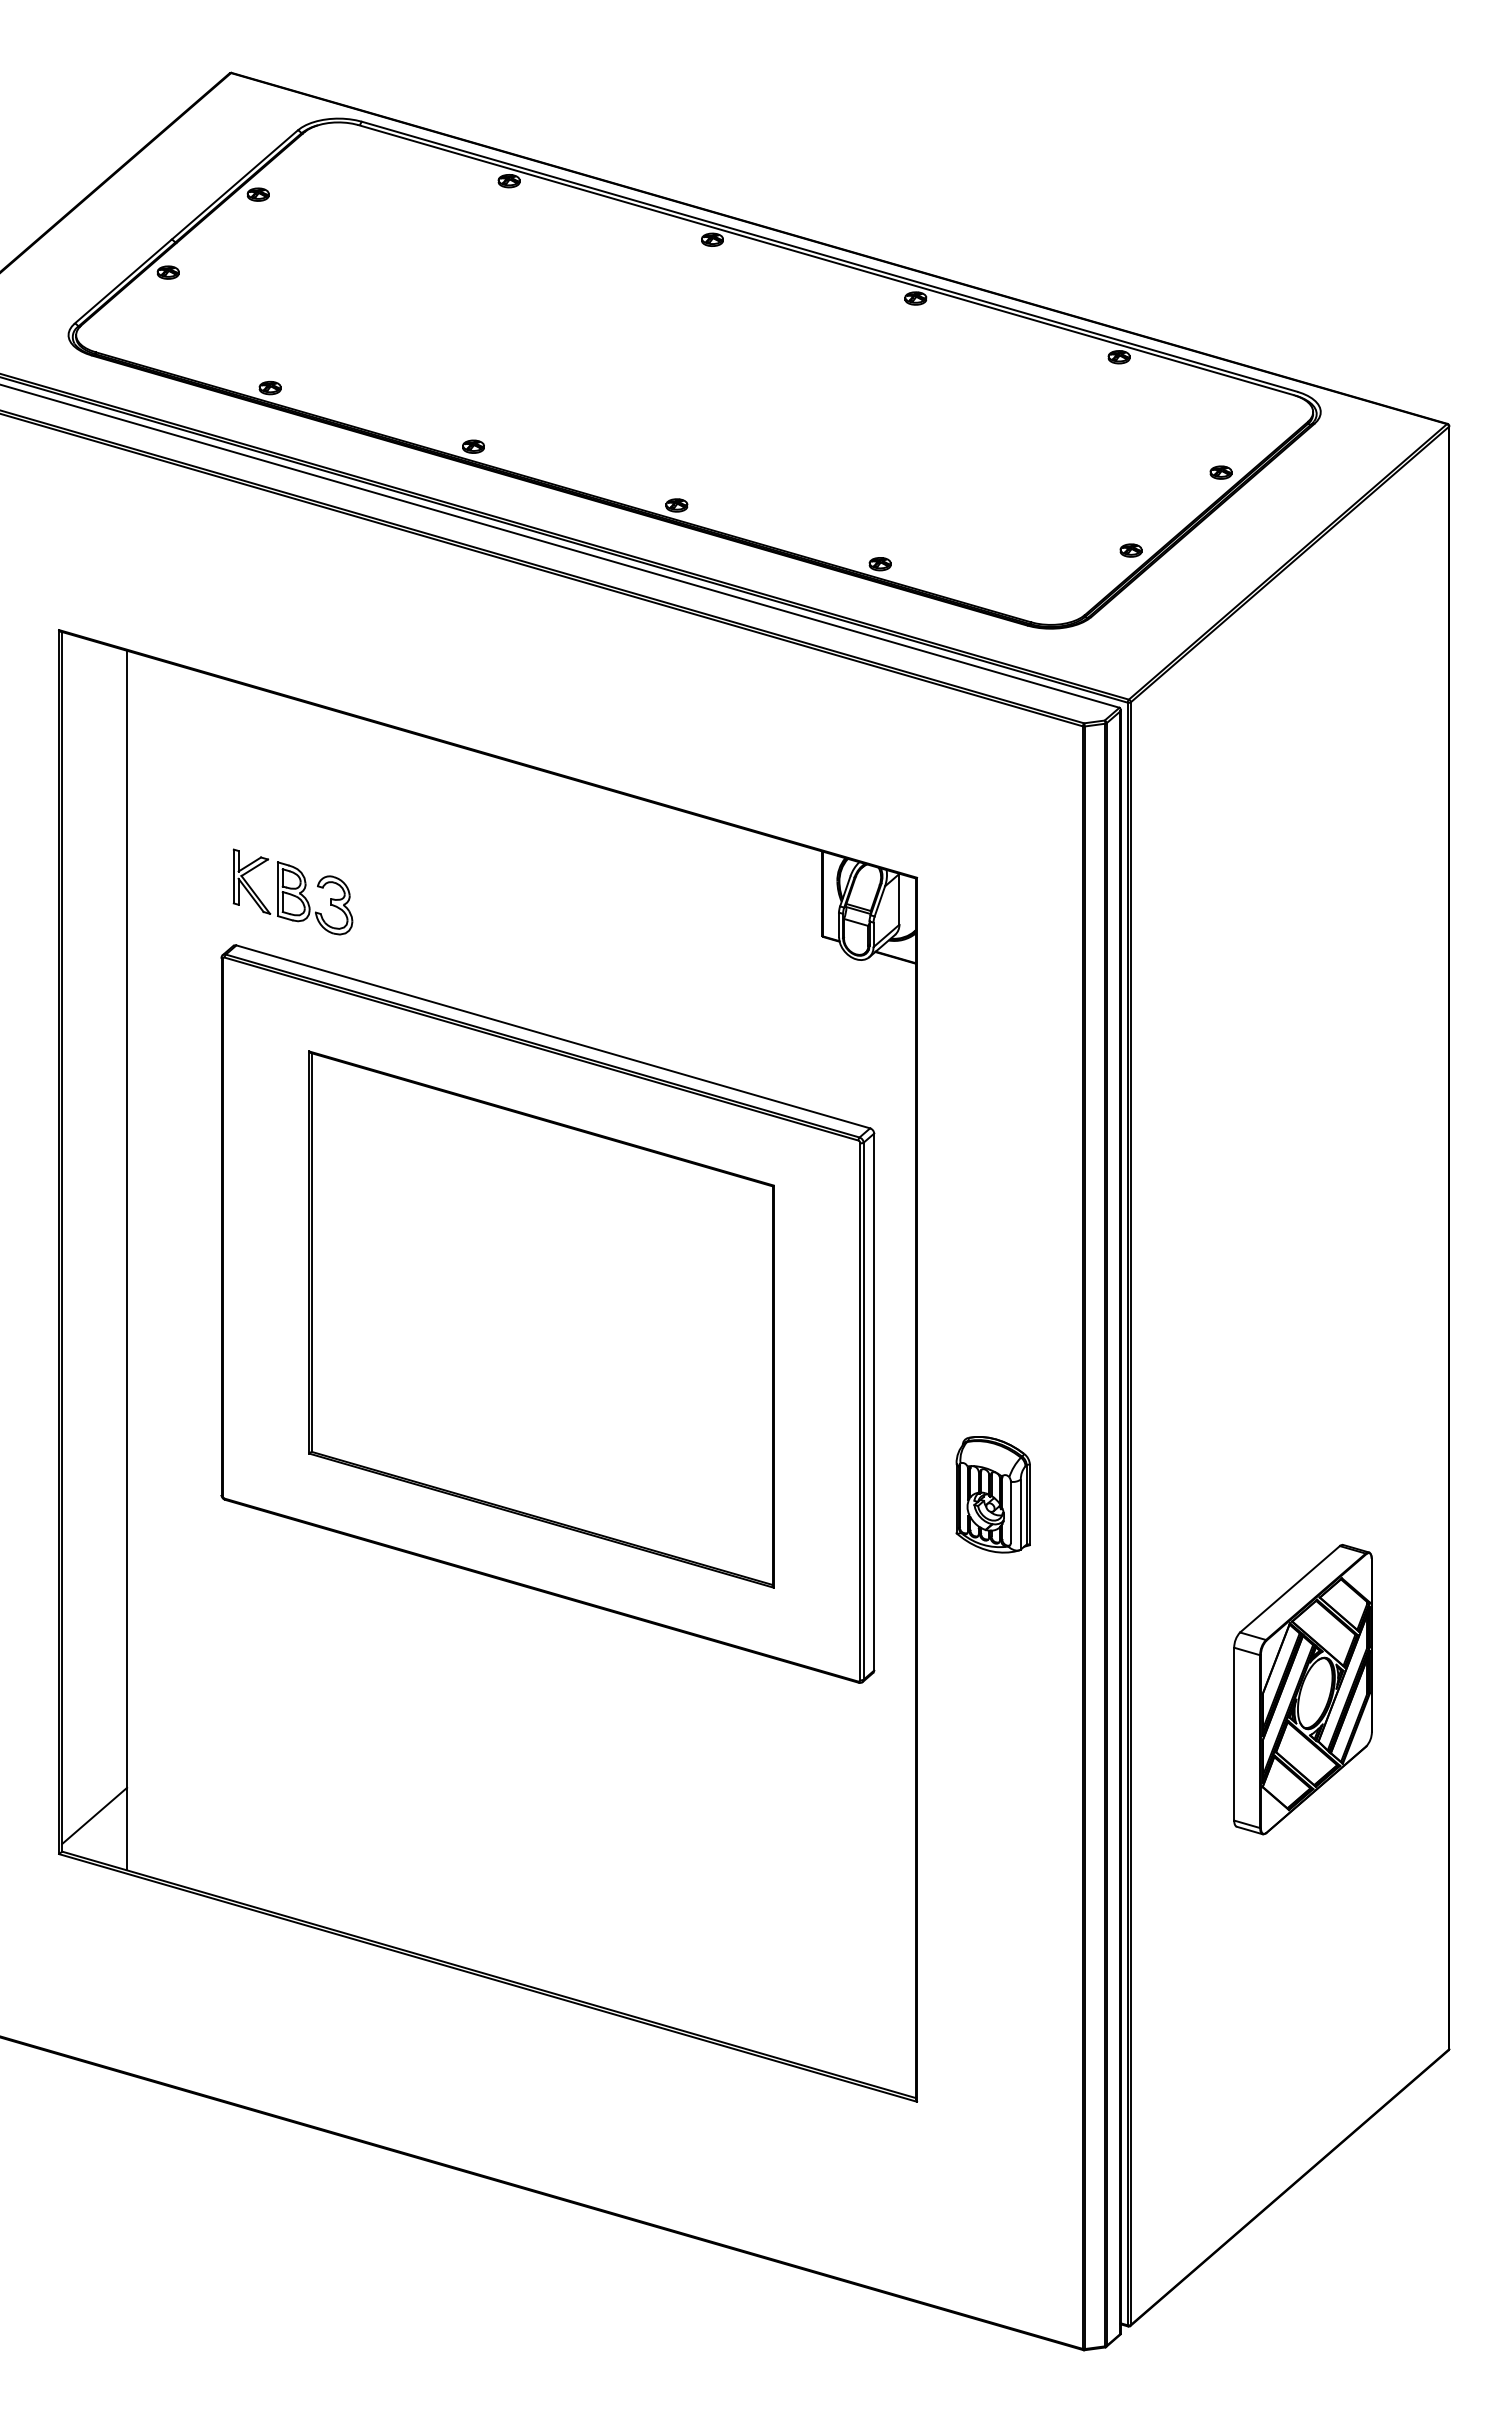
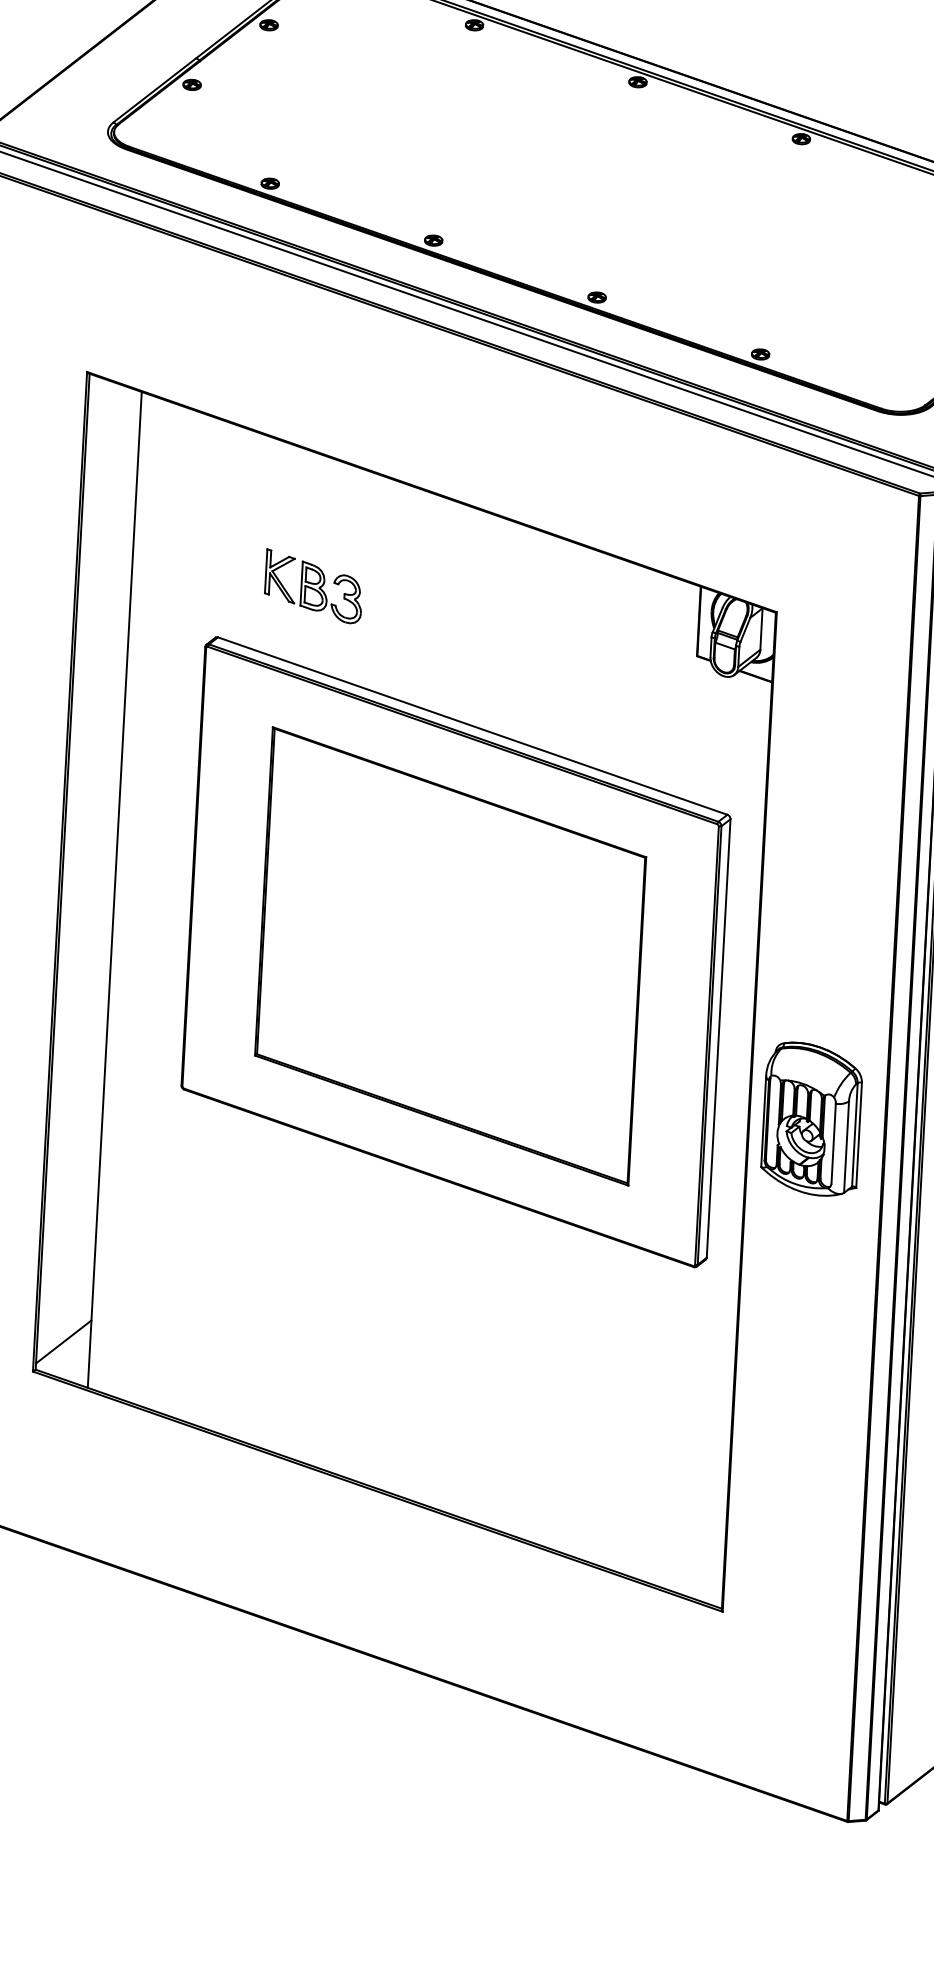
part: (292, 891) -> (313, 586), moved
part: (992, 1494) -> (811, 1119), size x1.6

